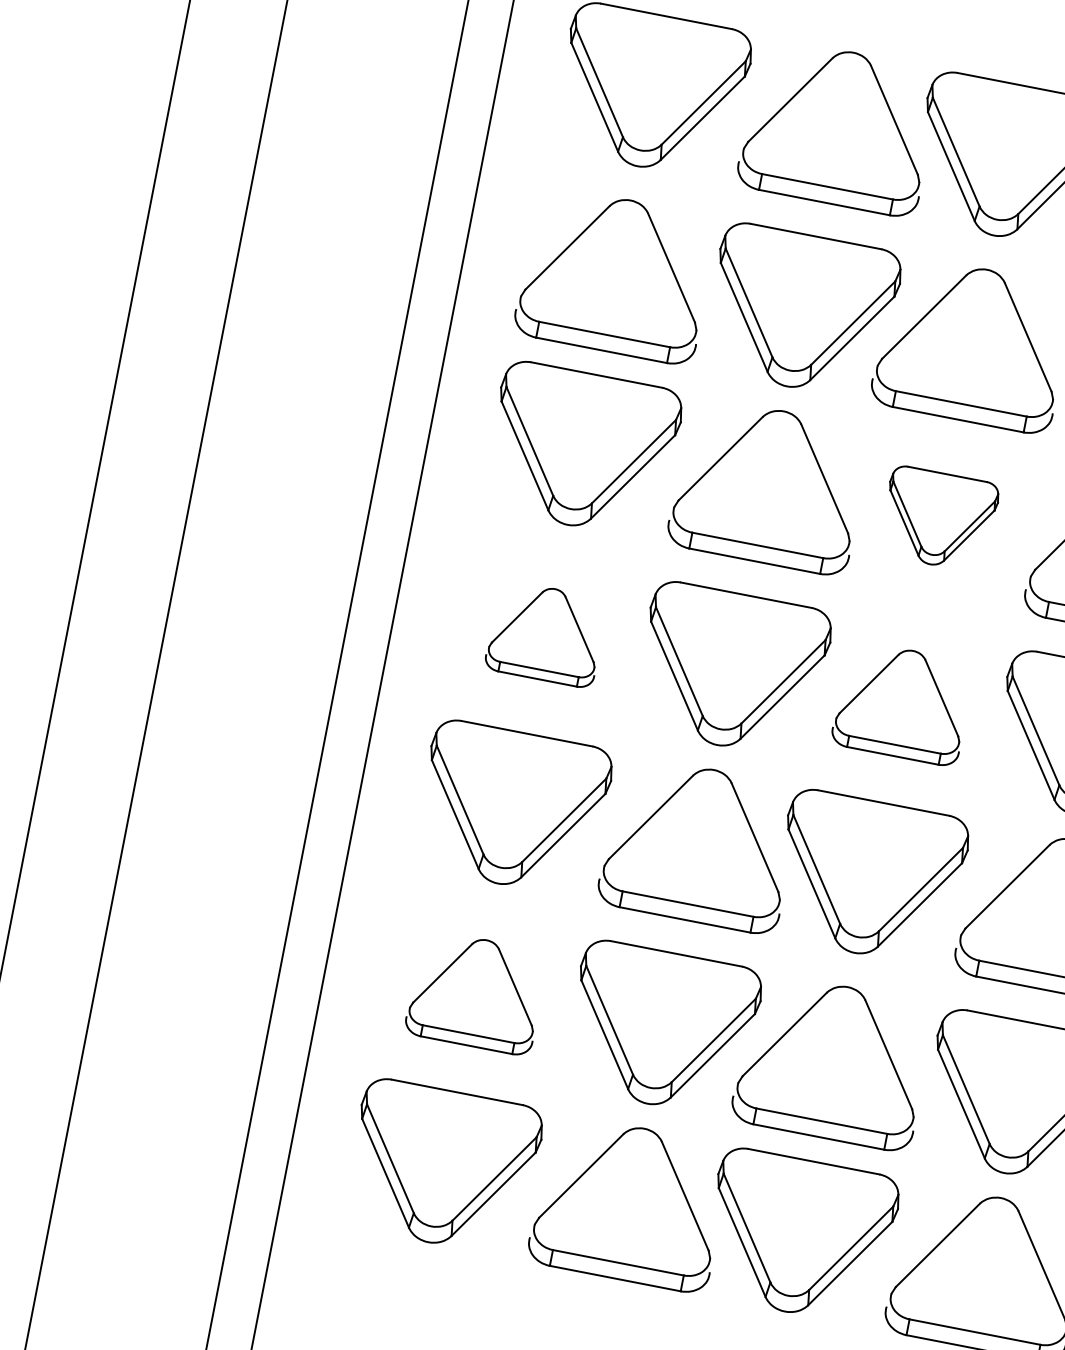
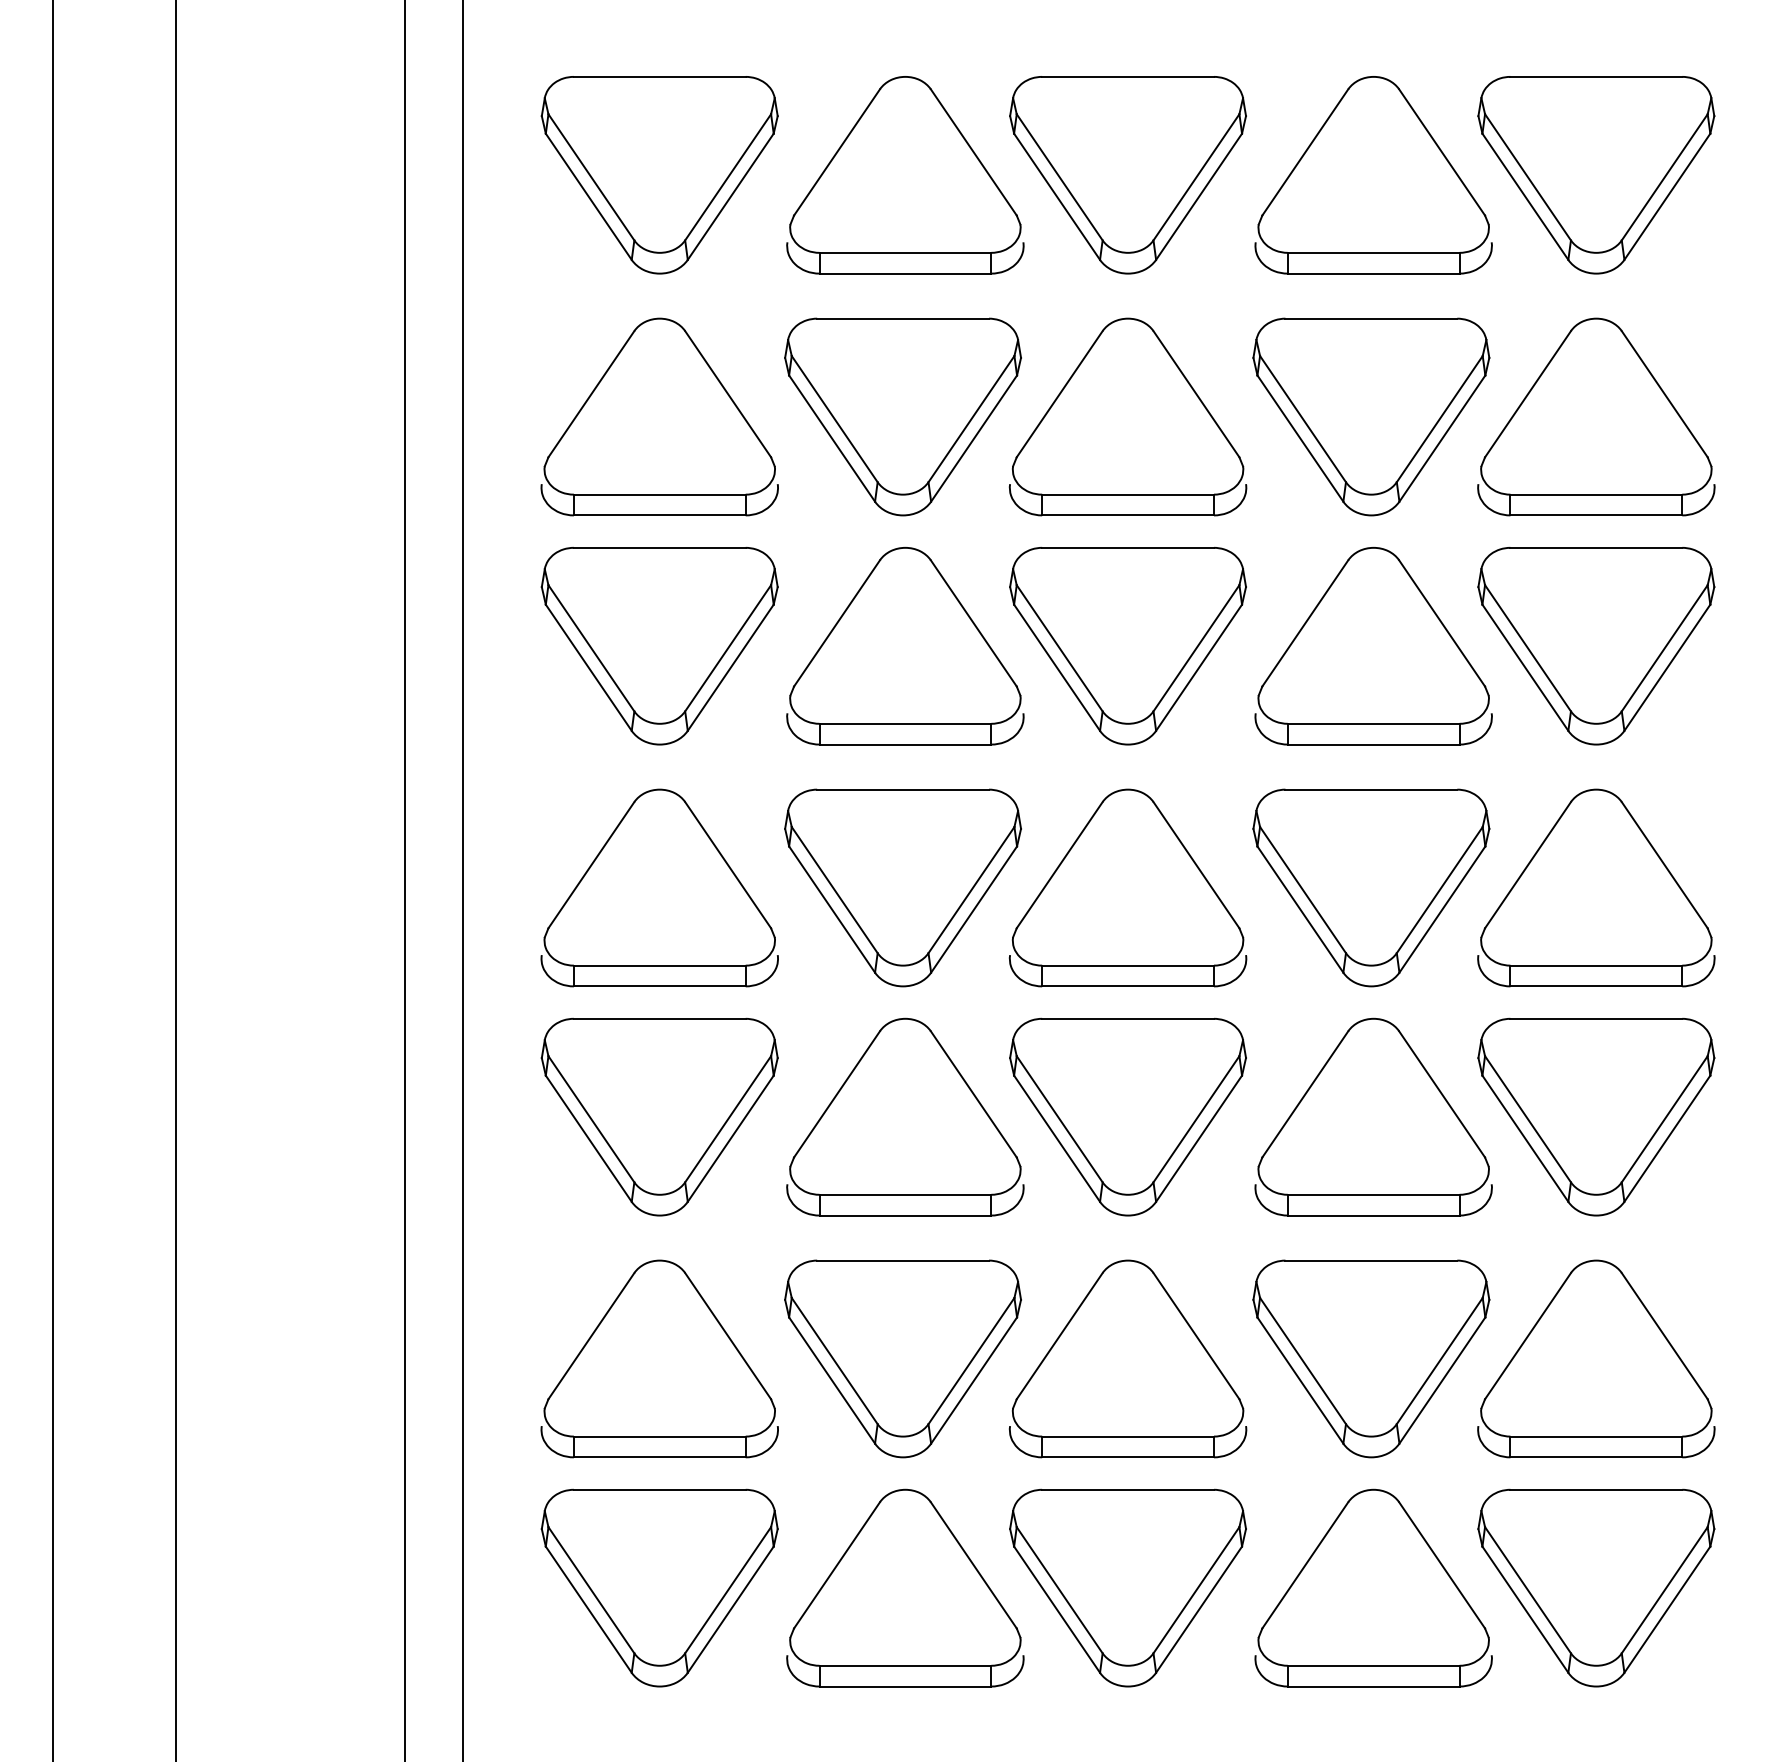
part: (938, 519) -> (1127, 646), size x1.67
part: (546, 633) -> (659, 887), size x1.67
part: (902, 702) -> (1127, 887), size x1.43
part: (476, 992) -> (659, 1358), size x1.43

